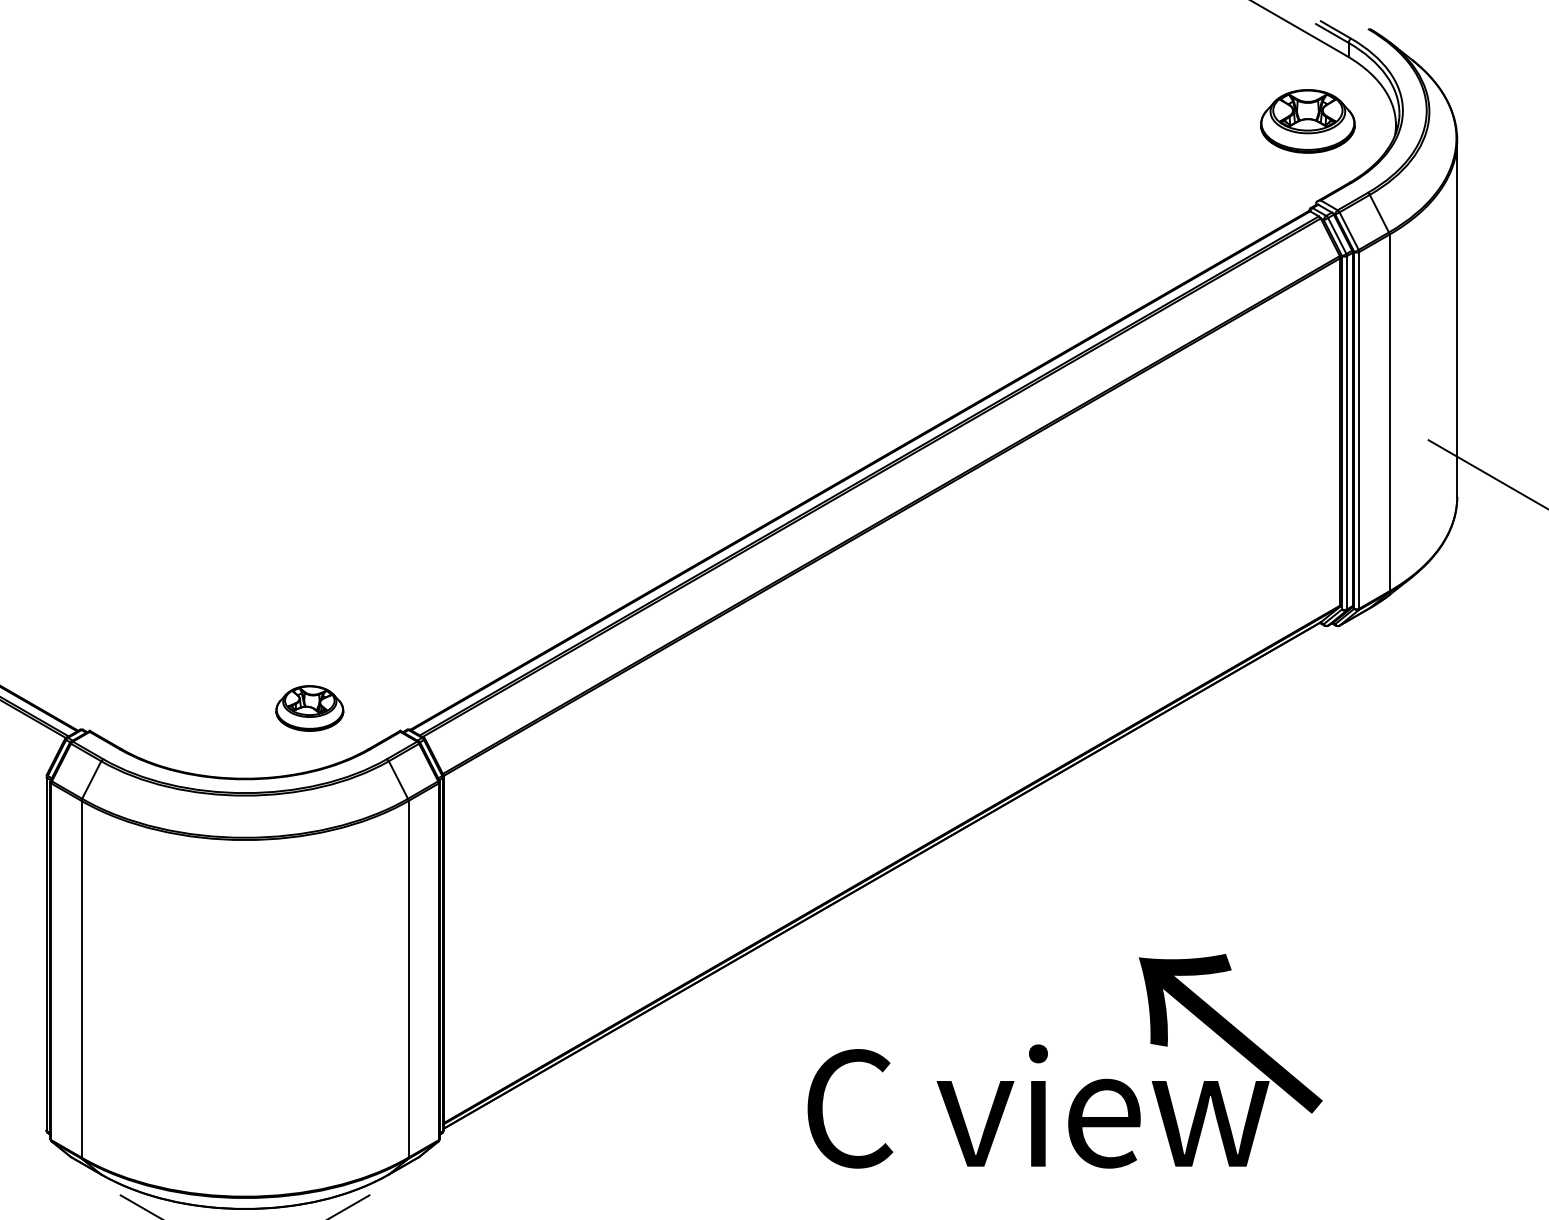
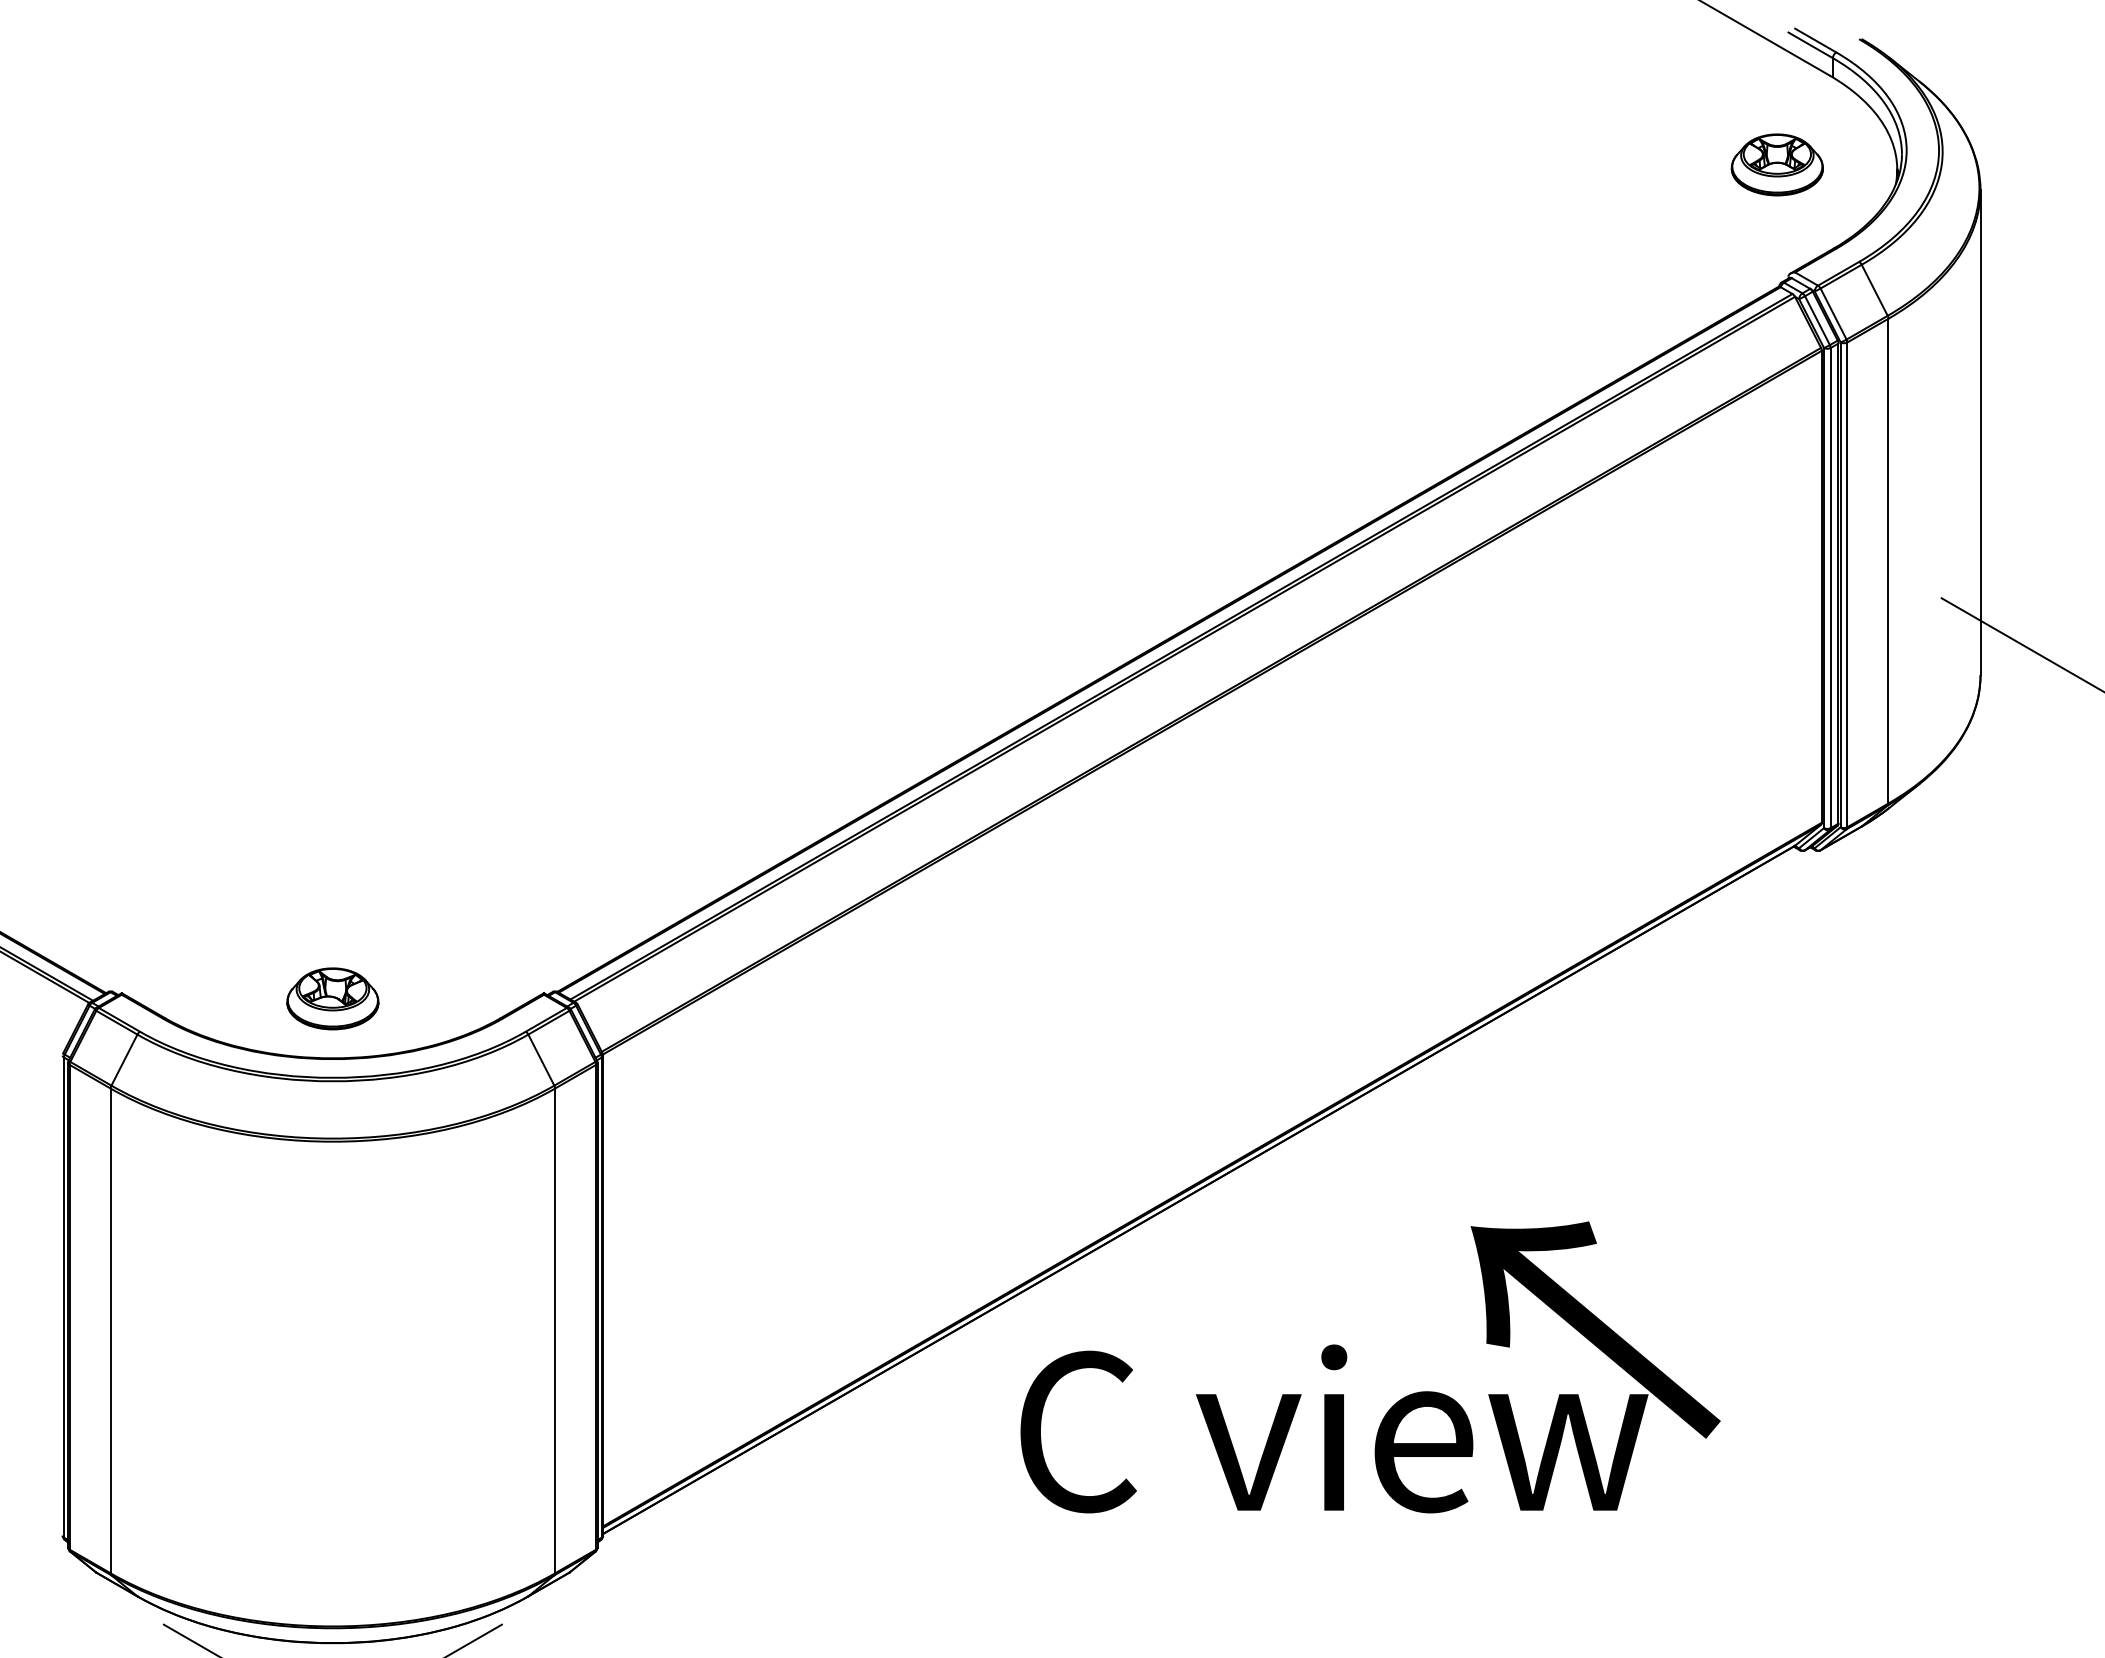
part: (1307, 121) -> (1776, 164), size x0.71
part: (309, 708) -> (332, 998), moved
text: (1065, 1061) -> (1370, 1367), moved

